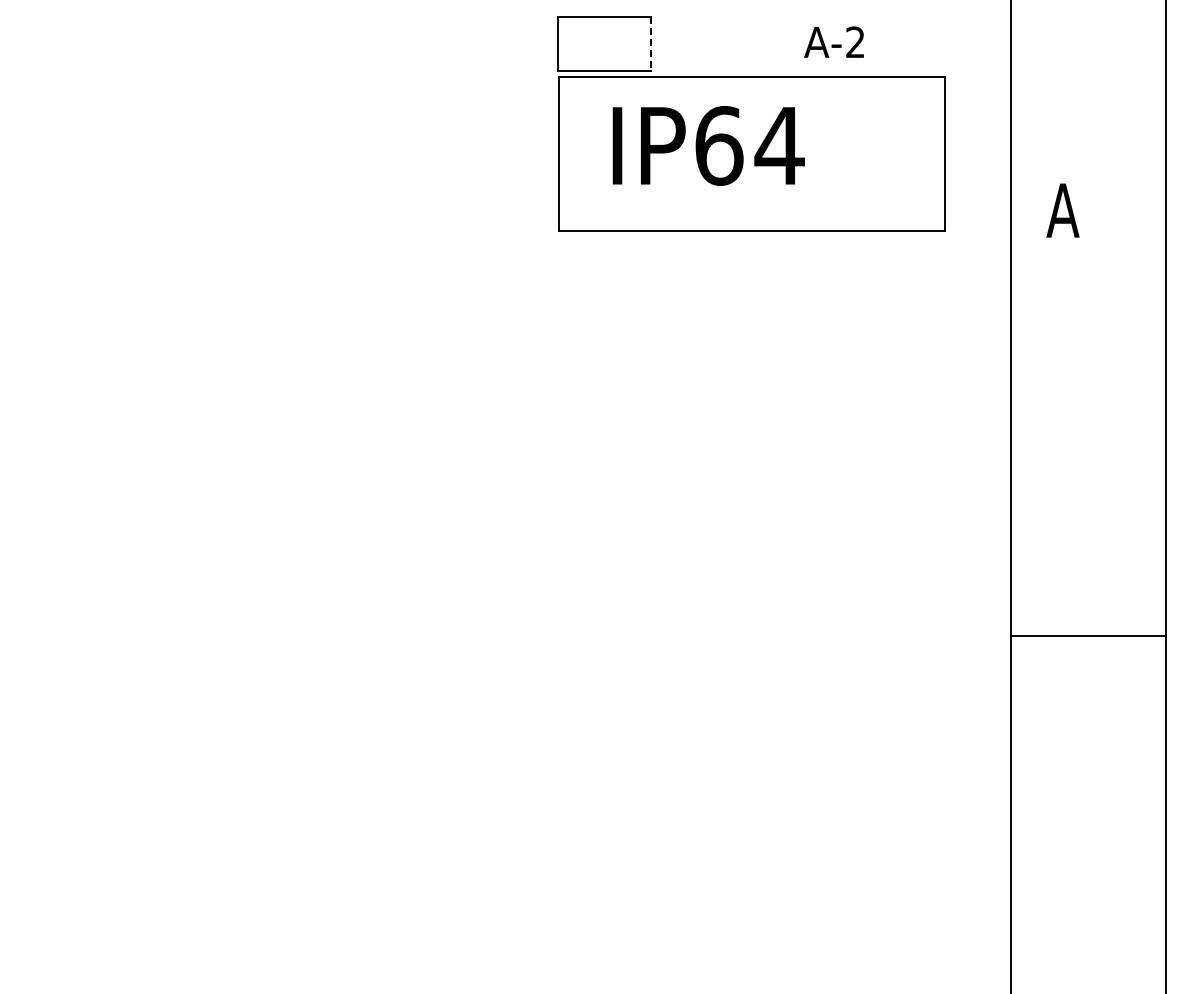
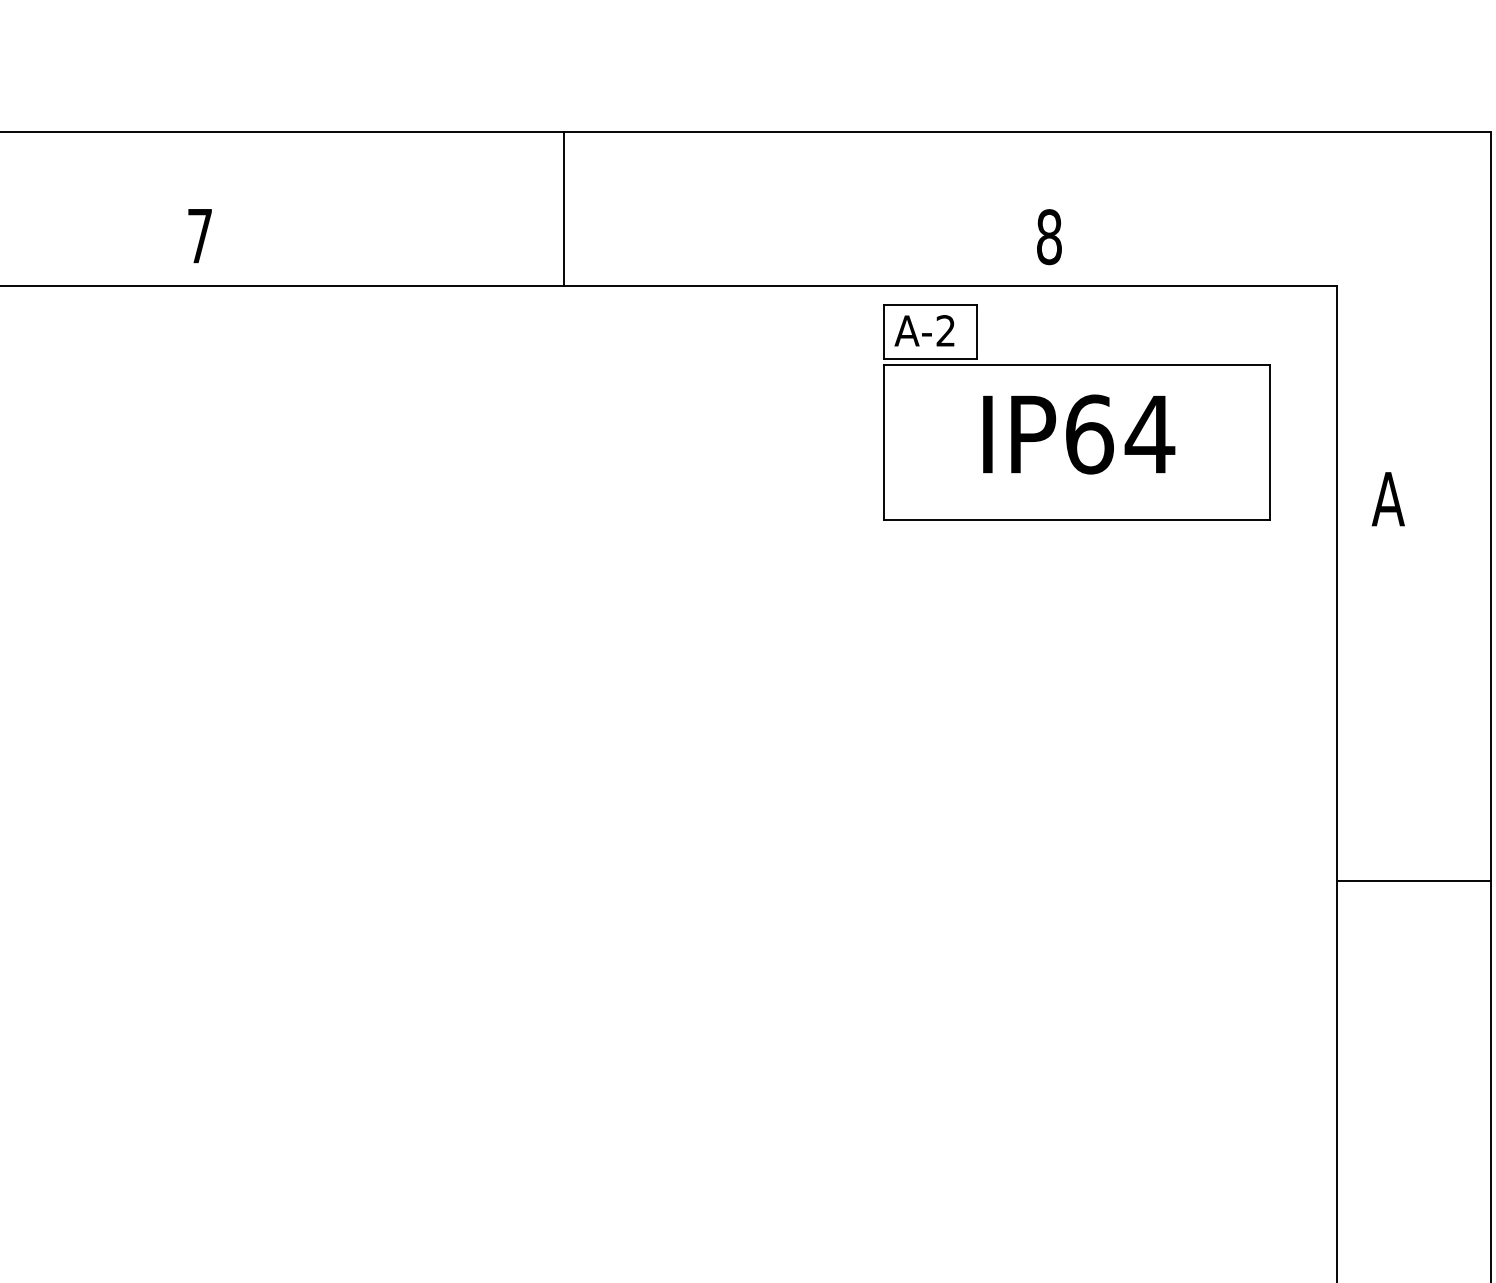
text: (834, 41) -> (924, 330), moved
line: (651, 43) -> (976, 332), dashed -> solid
text: (709, 145) -> (1079, 434), moved
line: (1088, 636) -> (1413, 881), moved

